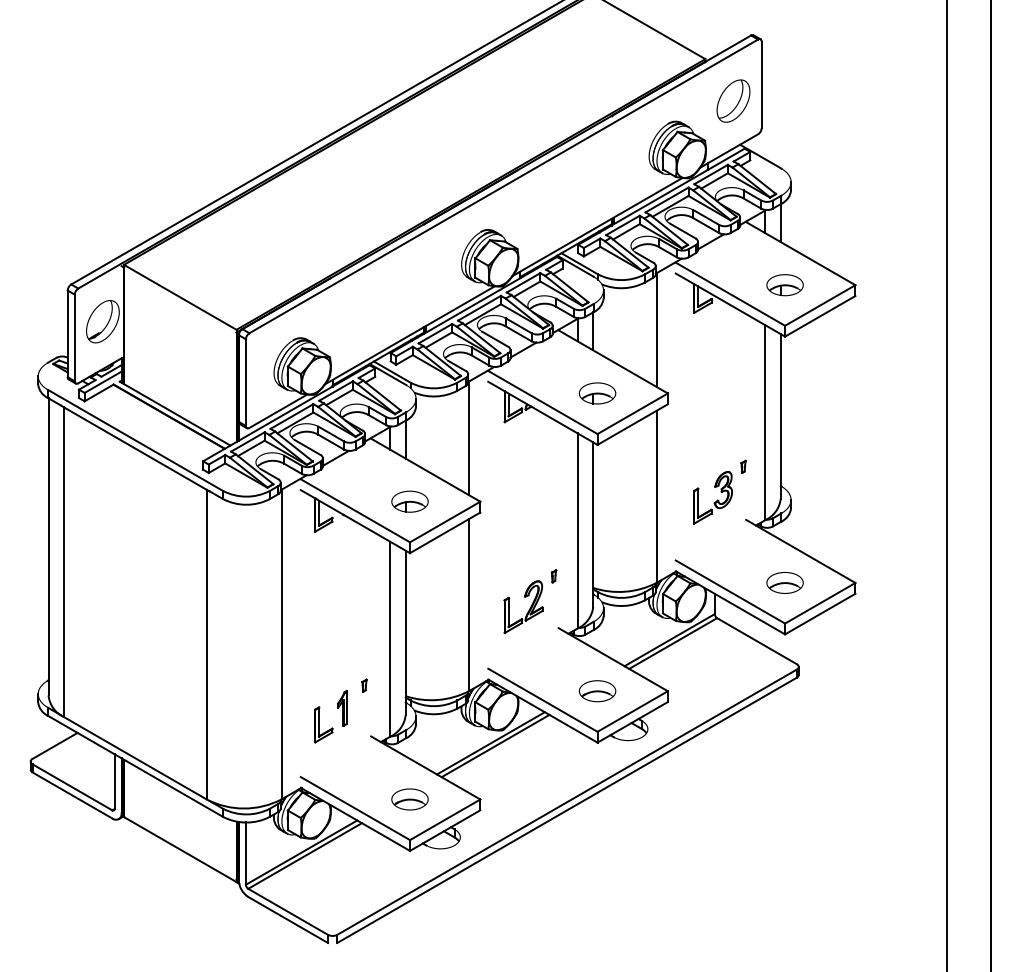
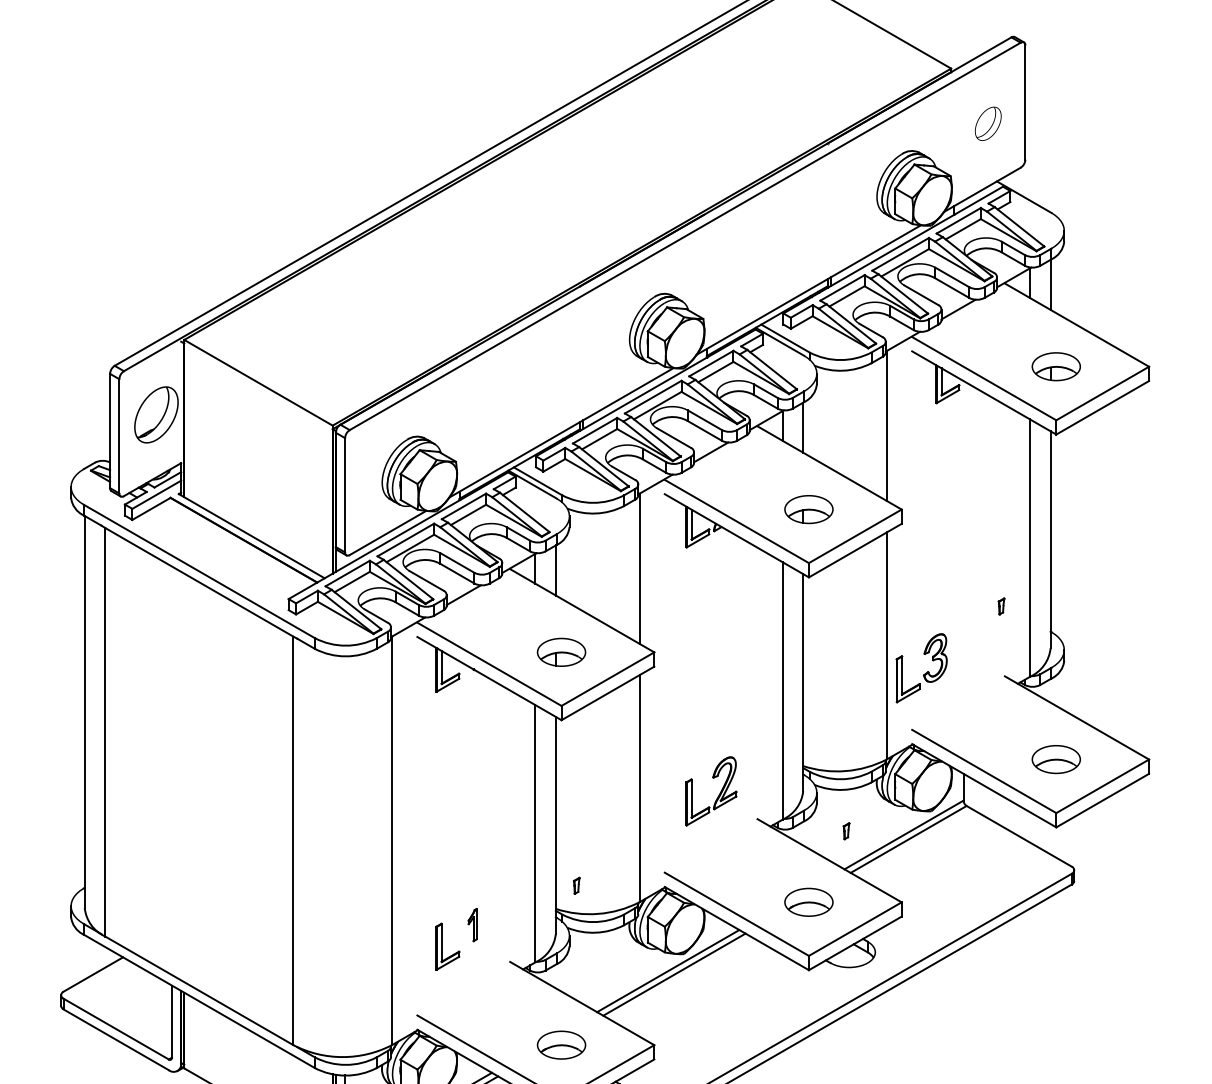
part: (733, 100) -> (988, 123), size x0.6
part: (712, 497) -> (920, 667), moved
part: (553, 576) -> (845, 831), moved
part: (364, 685) -> (576, 885), moved
part: (342, 708) -> (472, 925), size x0.7

